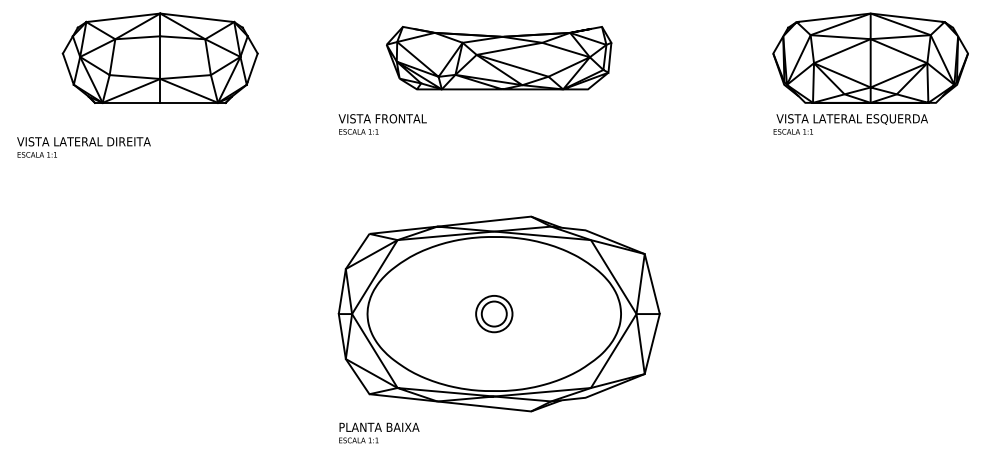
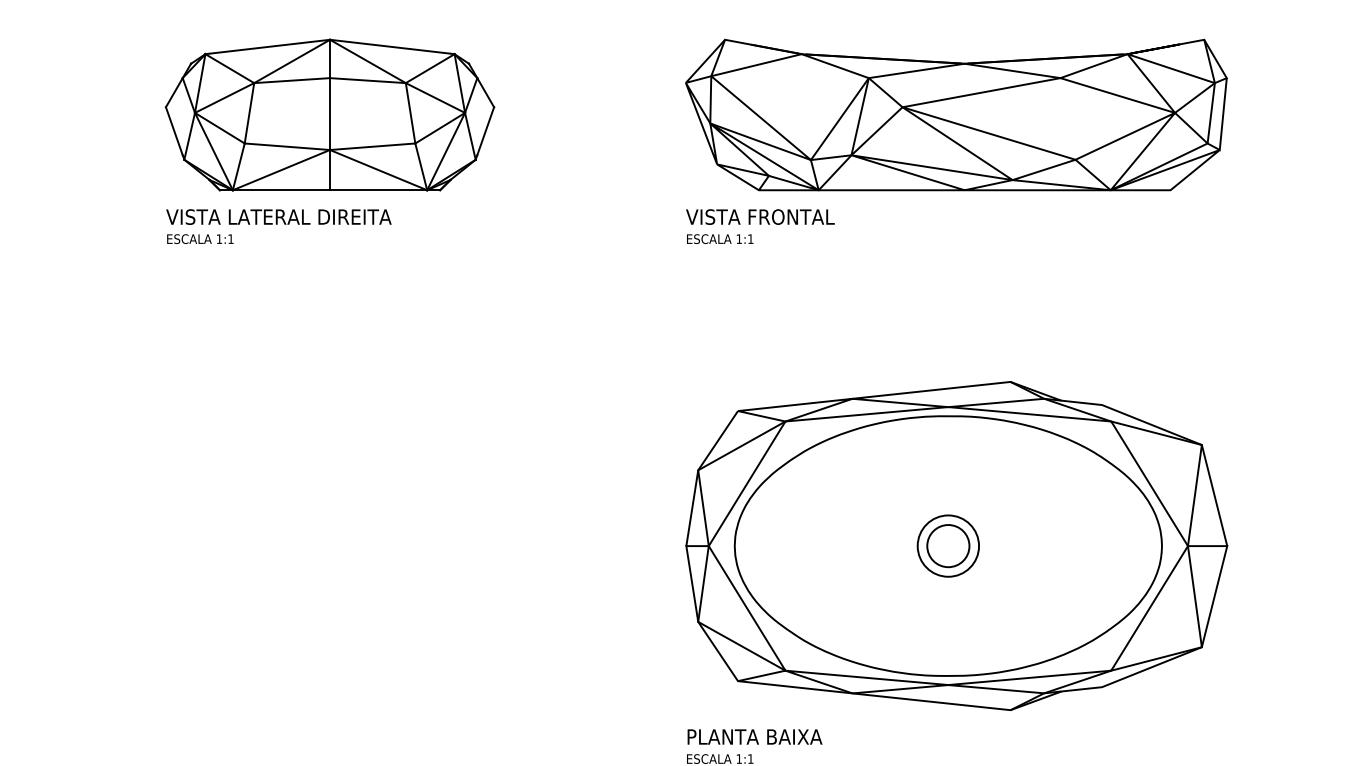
part: (159, 57) -> (328, 113), moved
part: (498, 57) -> (955, 113), size x1.43
text: (83, 147) -> (278, 226), moved

